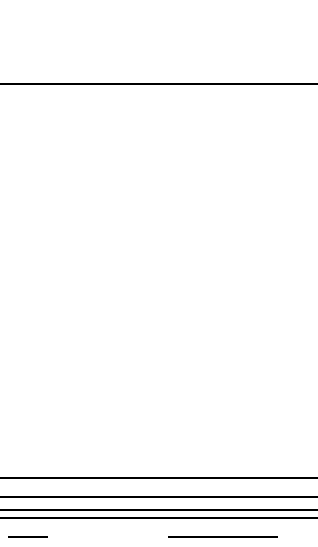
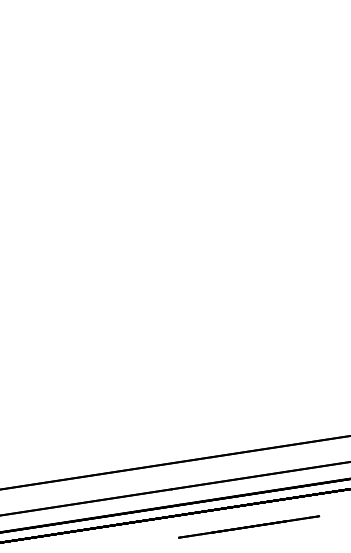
line: (222, 536) -> (247, 525), moved

